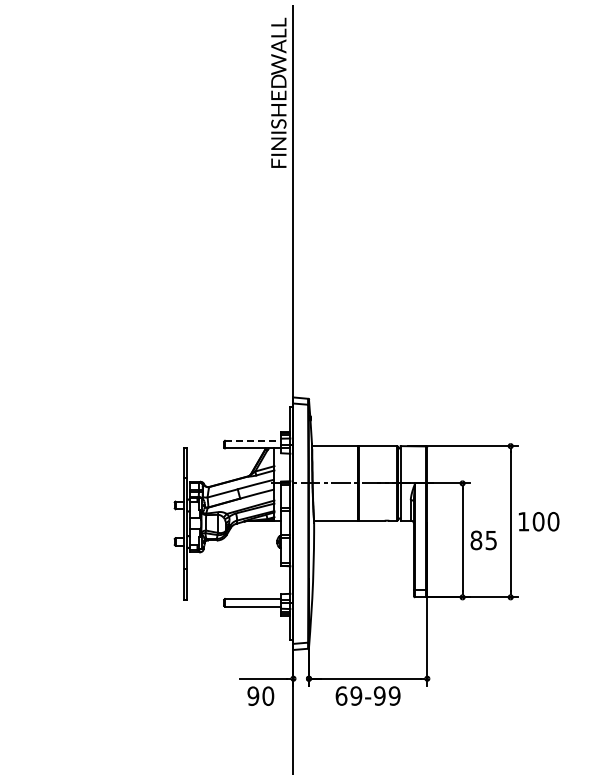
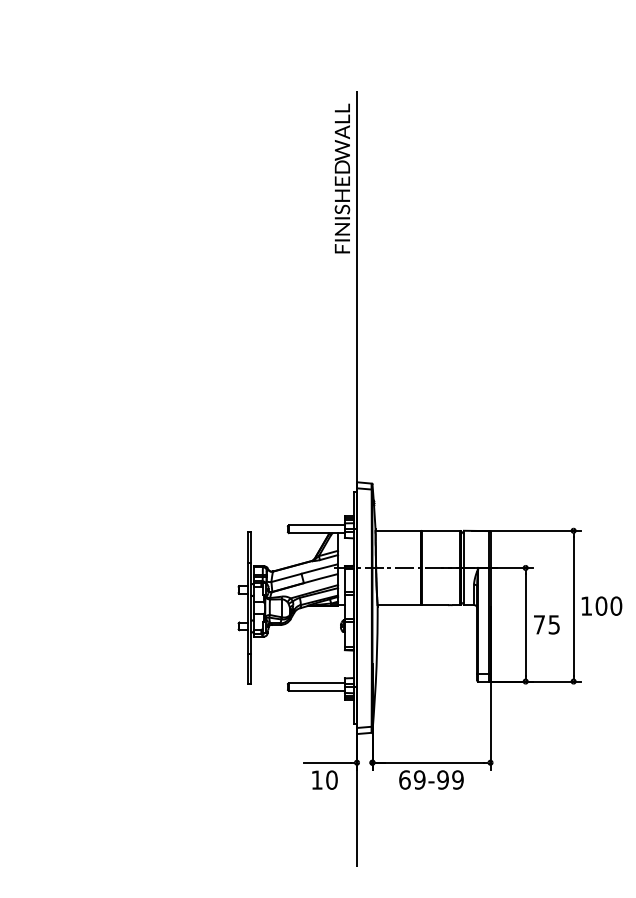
line: (253, 440) -> (317, 525), dashed -> solid
text: (476, 540) -> (539, 624), 85 -> 75
text: (252, 695) -> (316, 779), 90 -> 10

